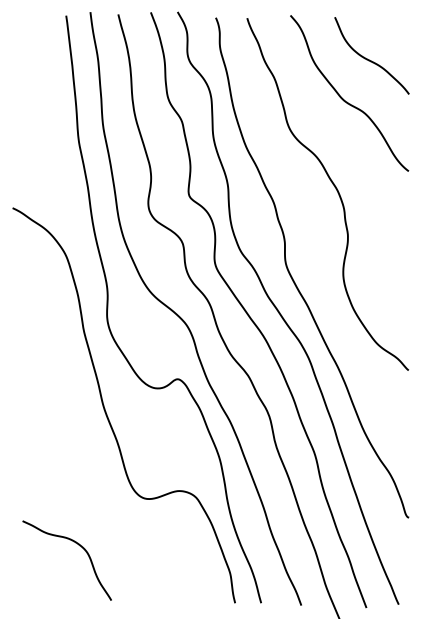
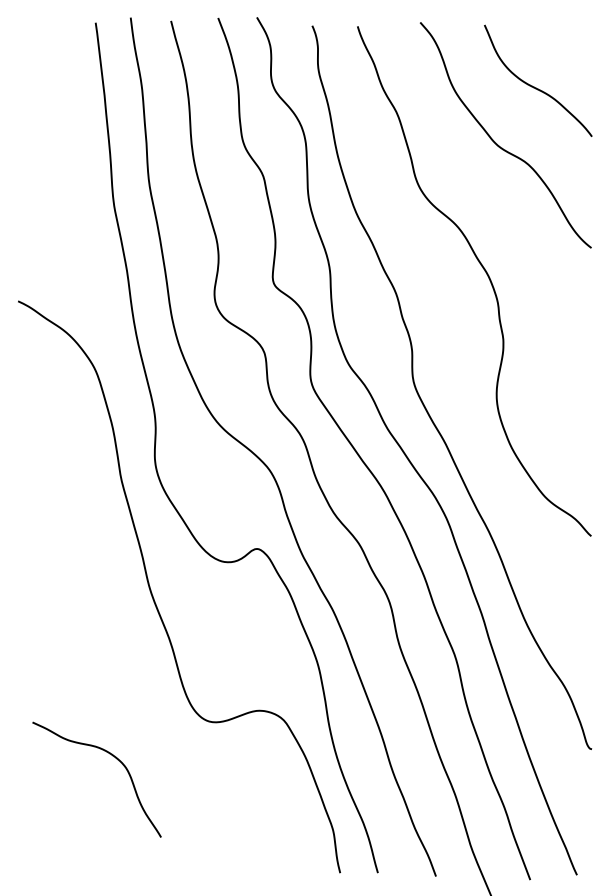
curve: (79, 546) -> (114, 759), moved

